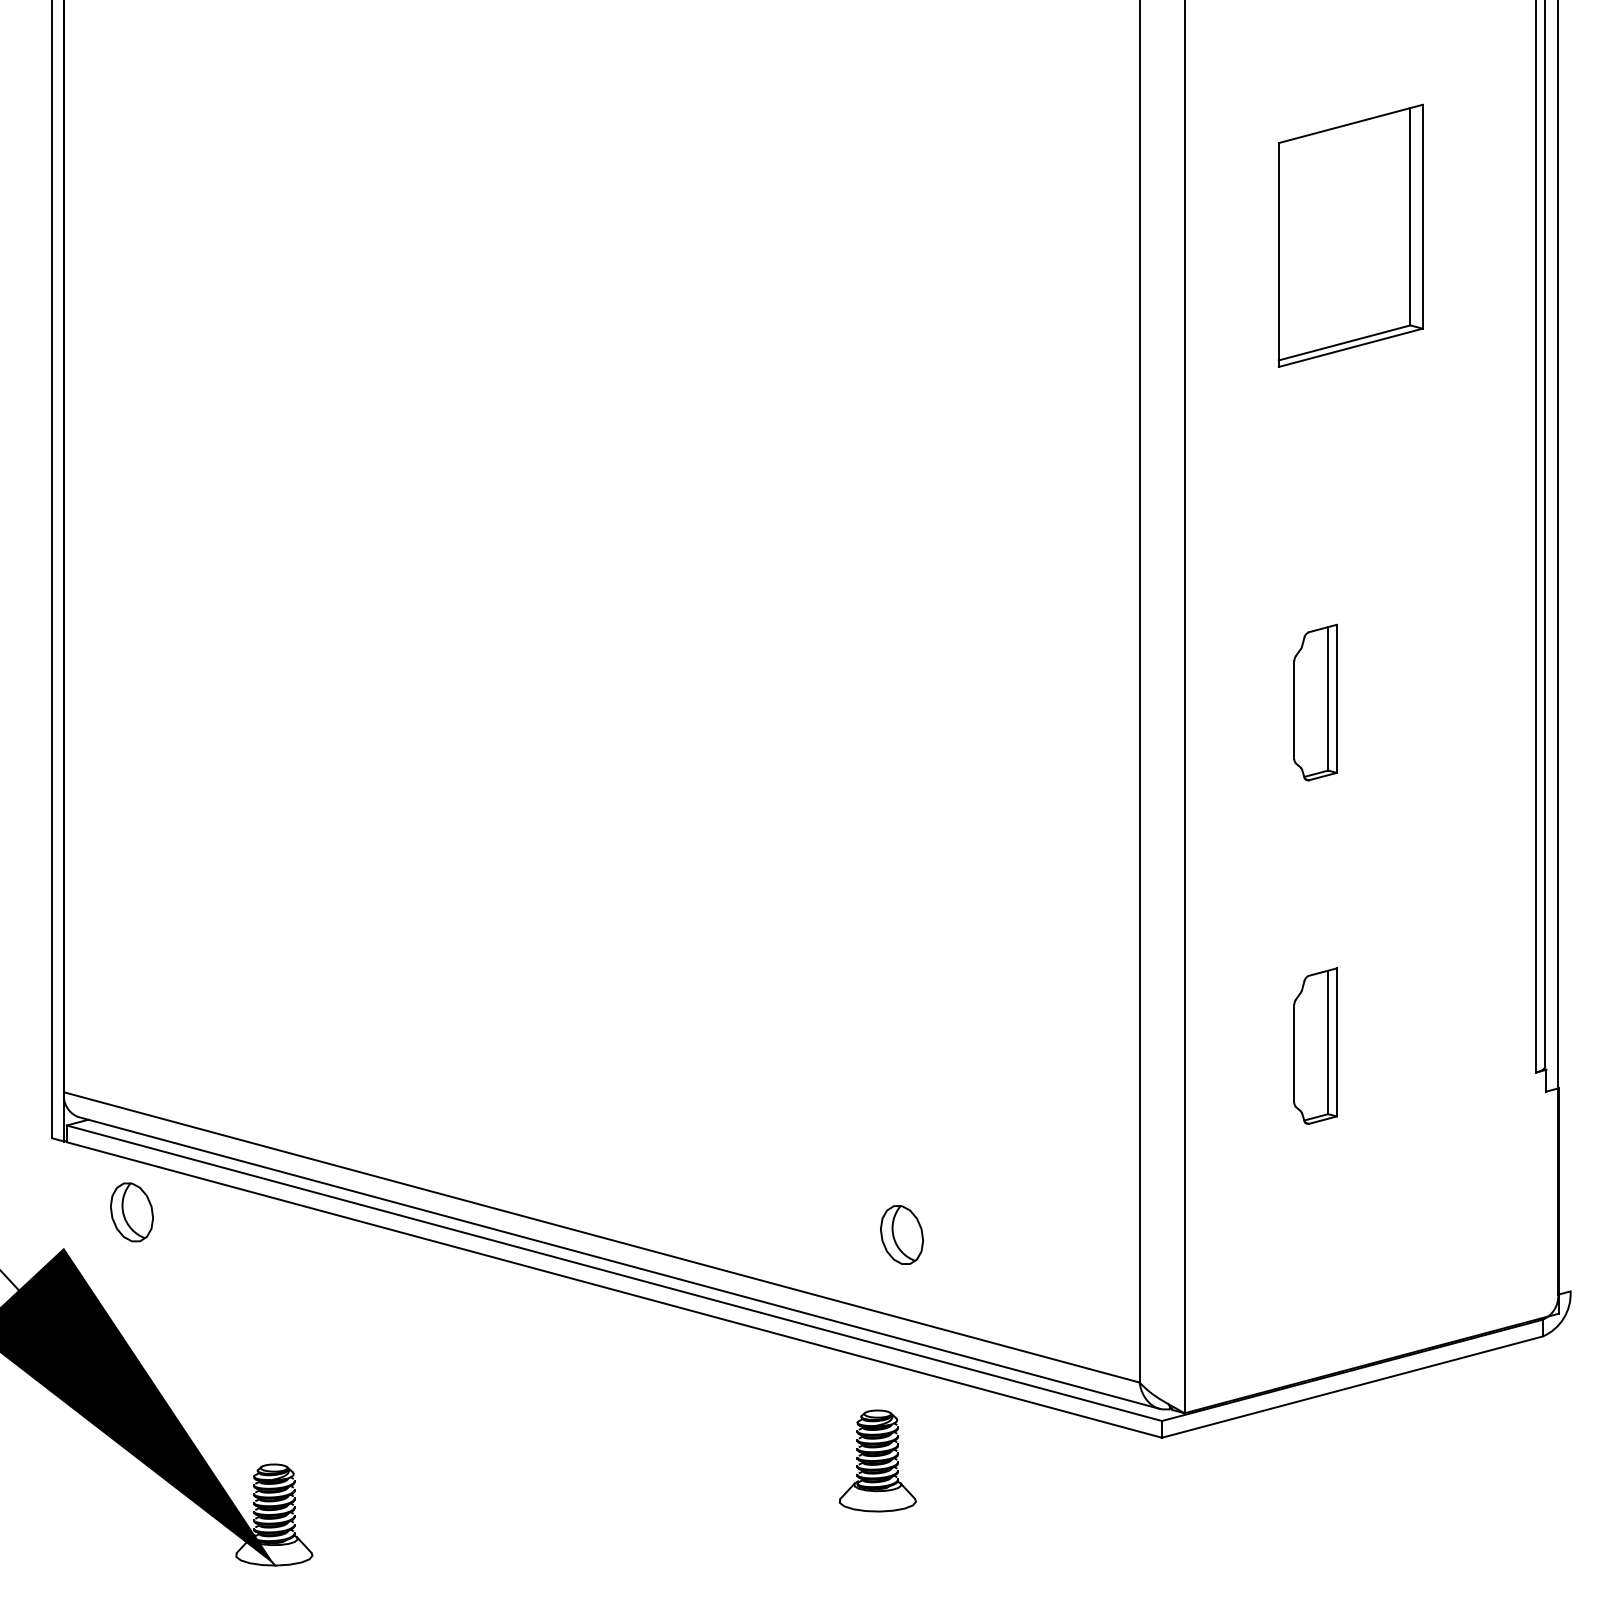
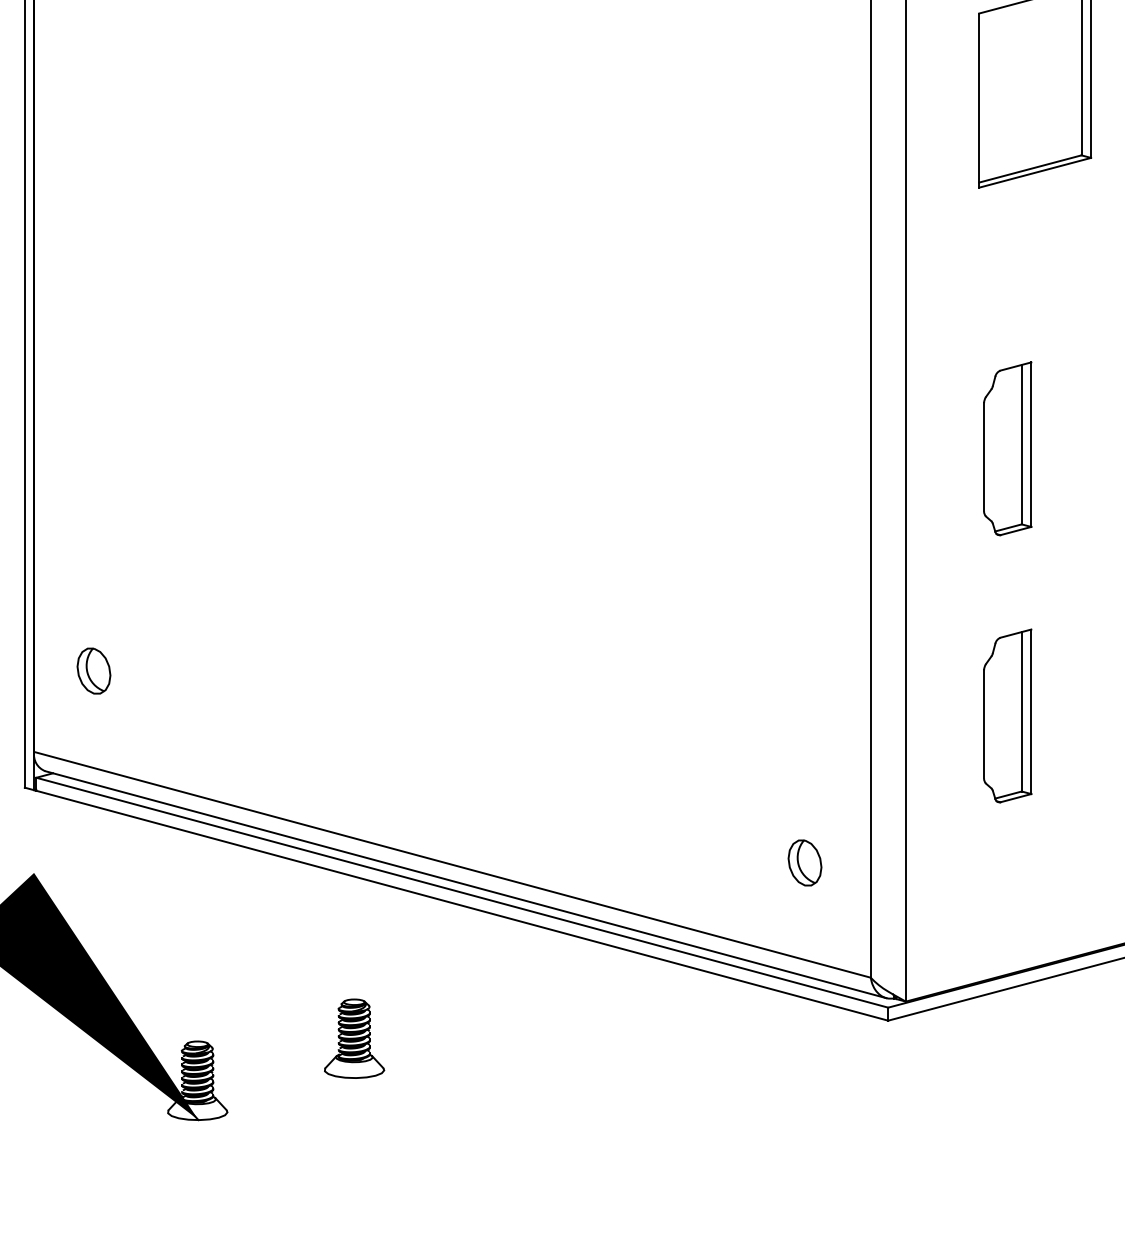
part: (1315, 702) -> (1007, 448), size x1.43
part: (1315, 1046) -> (1007, 716), size x1.43
part: (131, 1212) -> (93, 671), moved
part: (902, 1234) -> (805, 862), moved
part: (877, 1460) -> (354, 1038), moved

